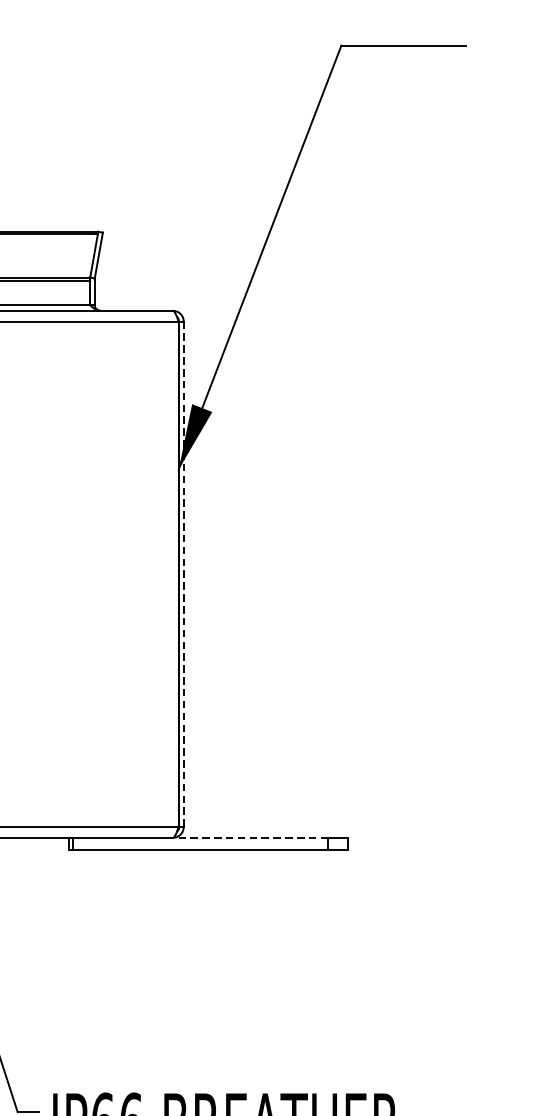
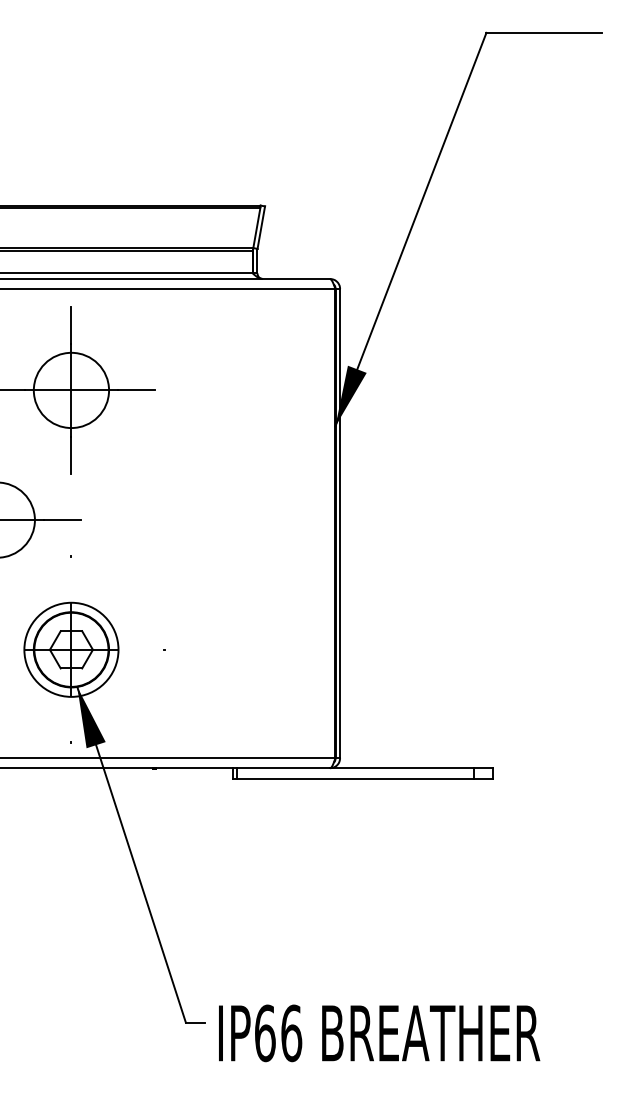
line: (184, 574) -> (340, 523), dashed -> solid
line: (249, 838) -> (401, 768), dashed -> solid

